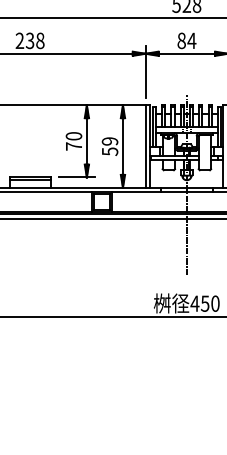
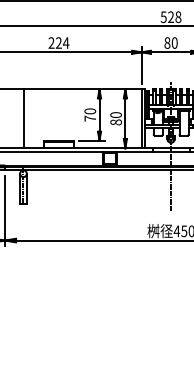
text: (35, 40) -> (62, 42), 238 -> 224
text: (191, 40) -> (174, 42), 84 -> 80
text: (109, 146) -> (115, 118), 59 -> 80

